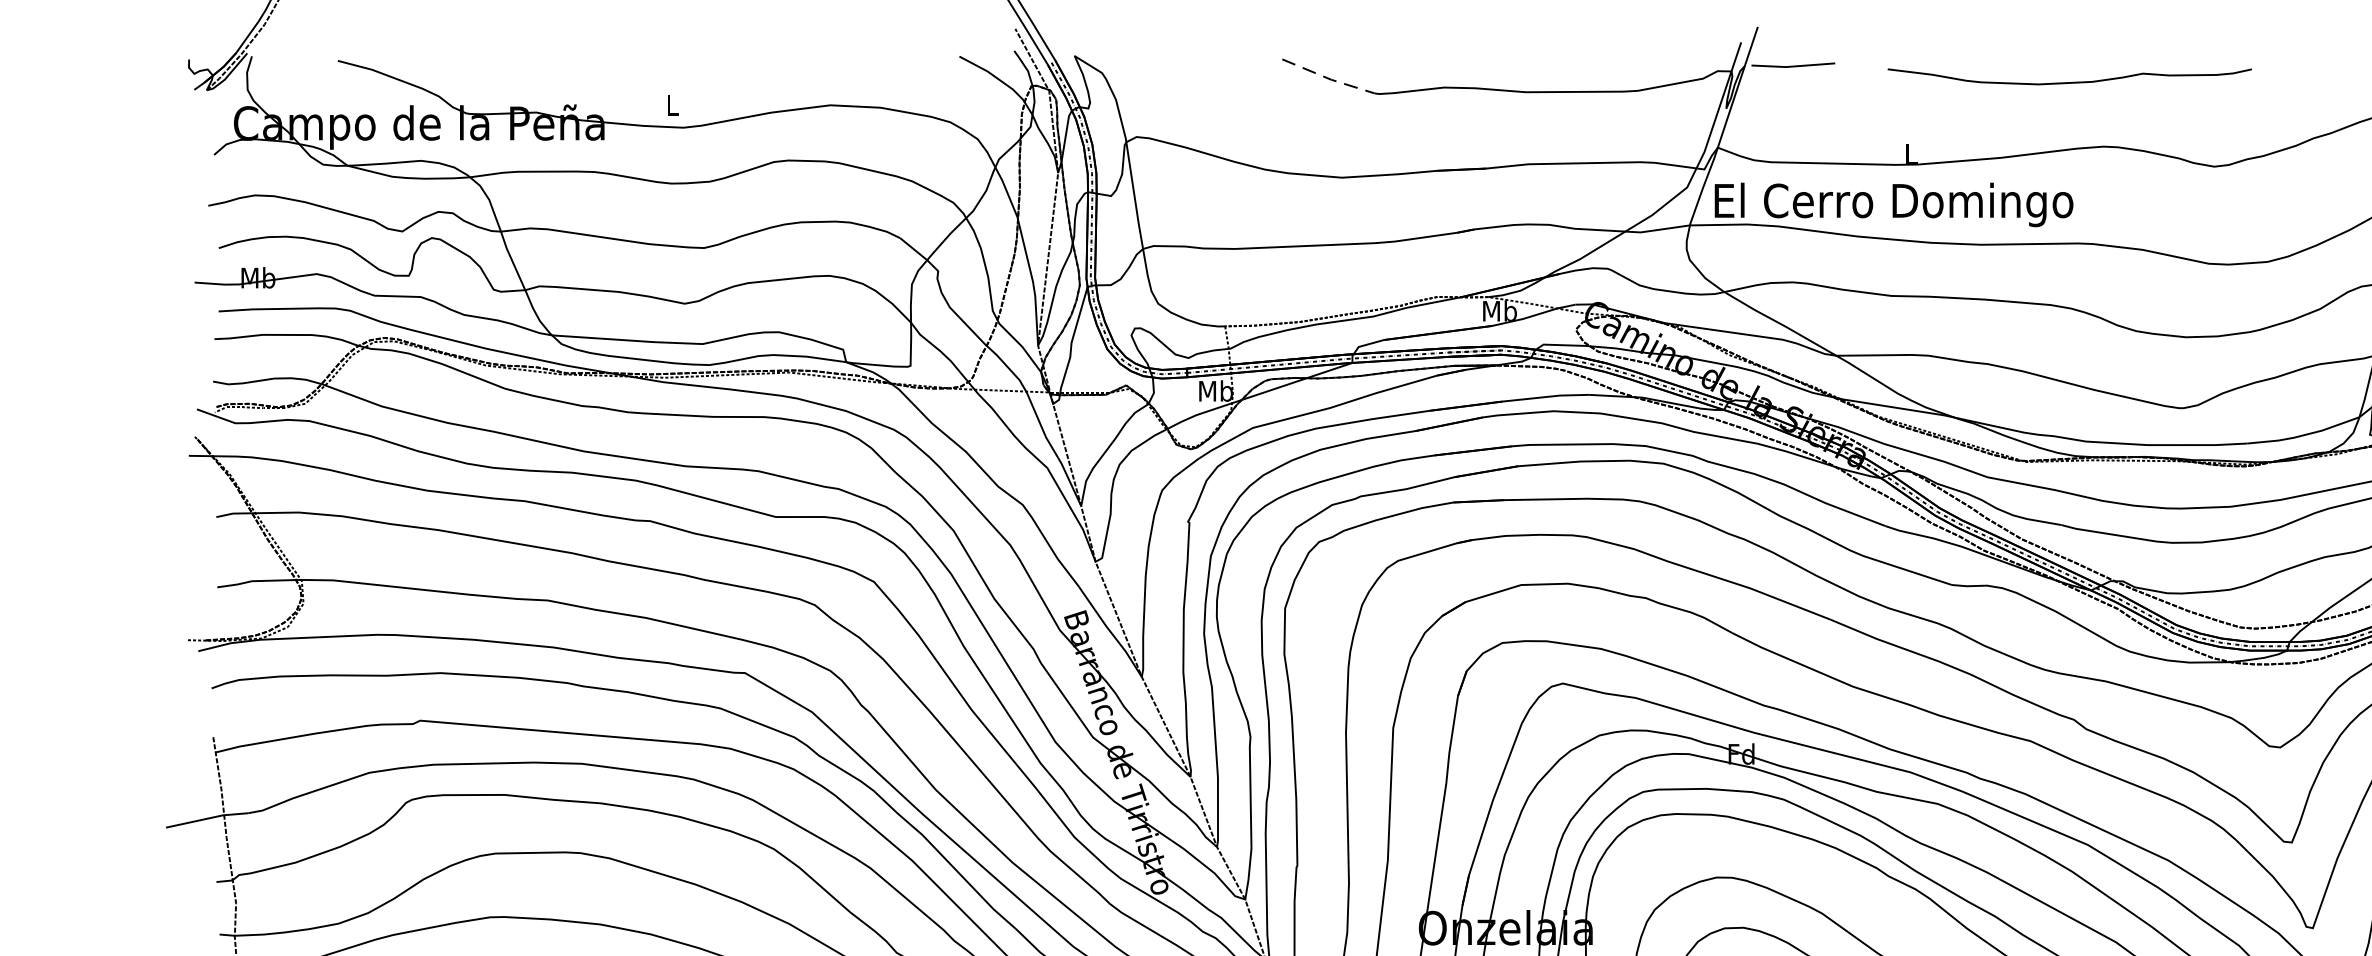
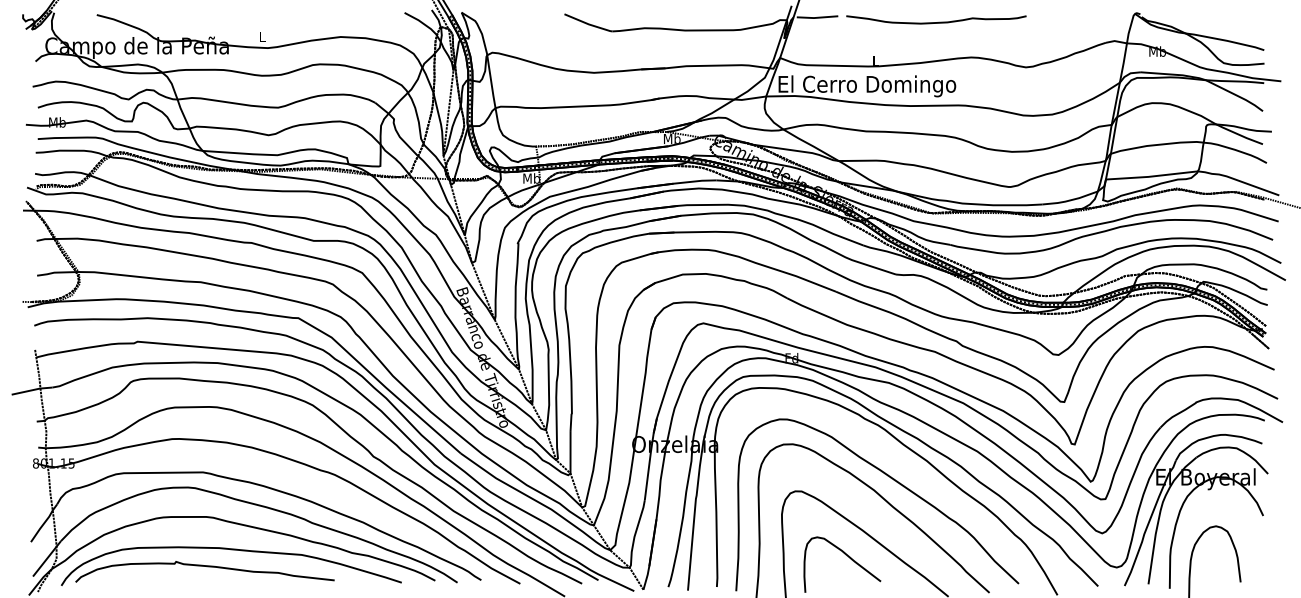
line: (1330, 80) -> (588, 24), dashed -> solid
curve: (2073, 80) -> (938, 21), moved

